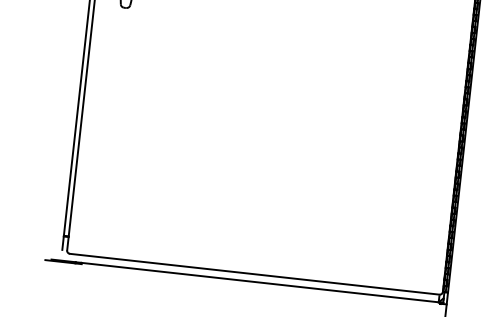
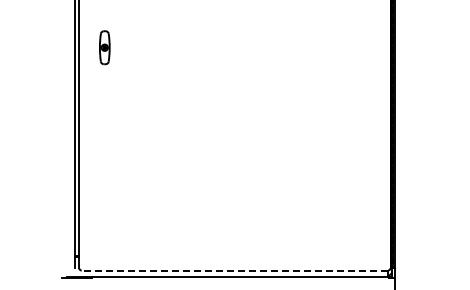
line: (254, 274) -> (234, 270), solid -> dashed

